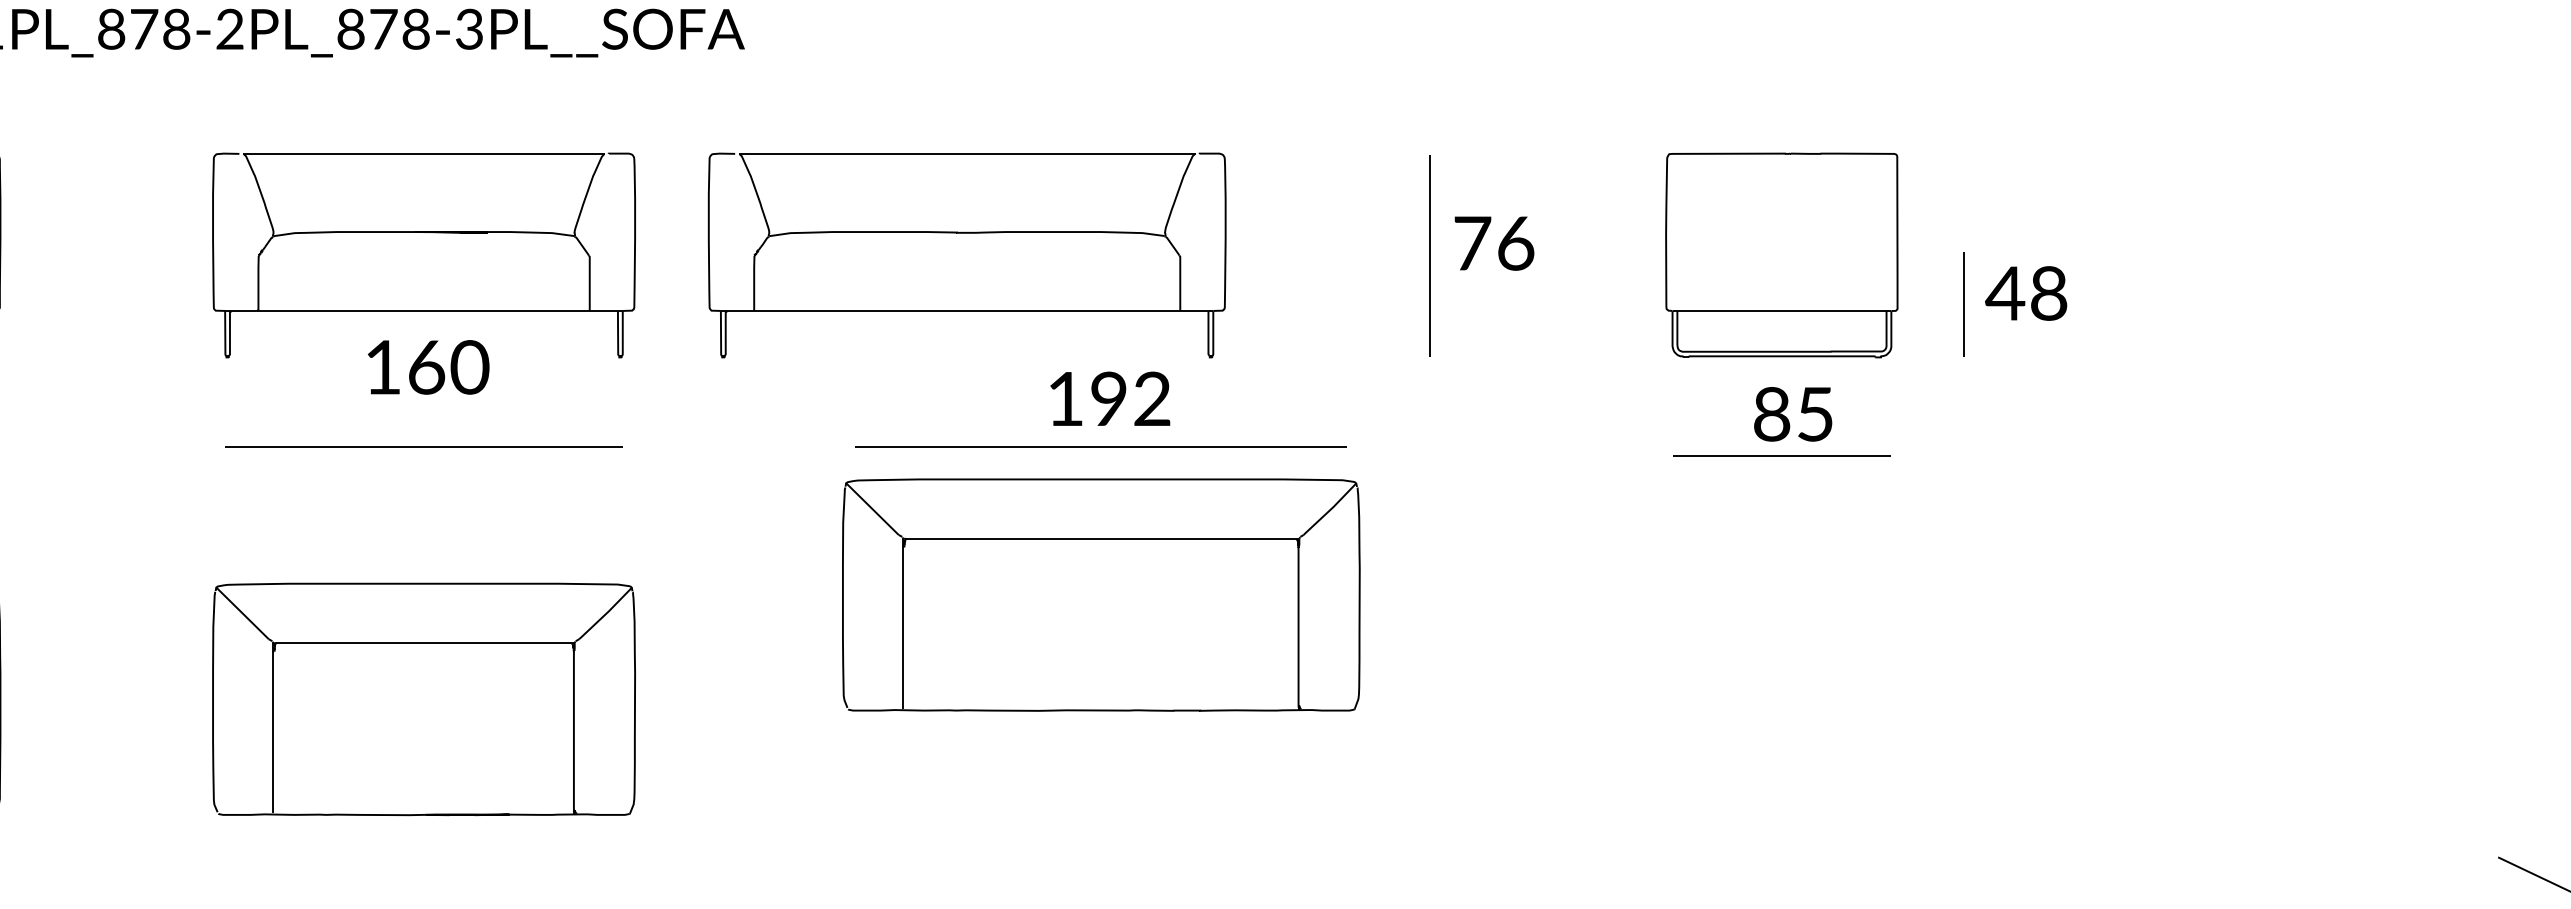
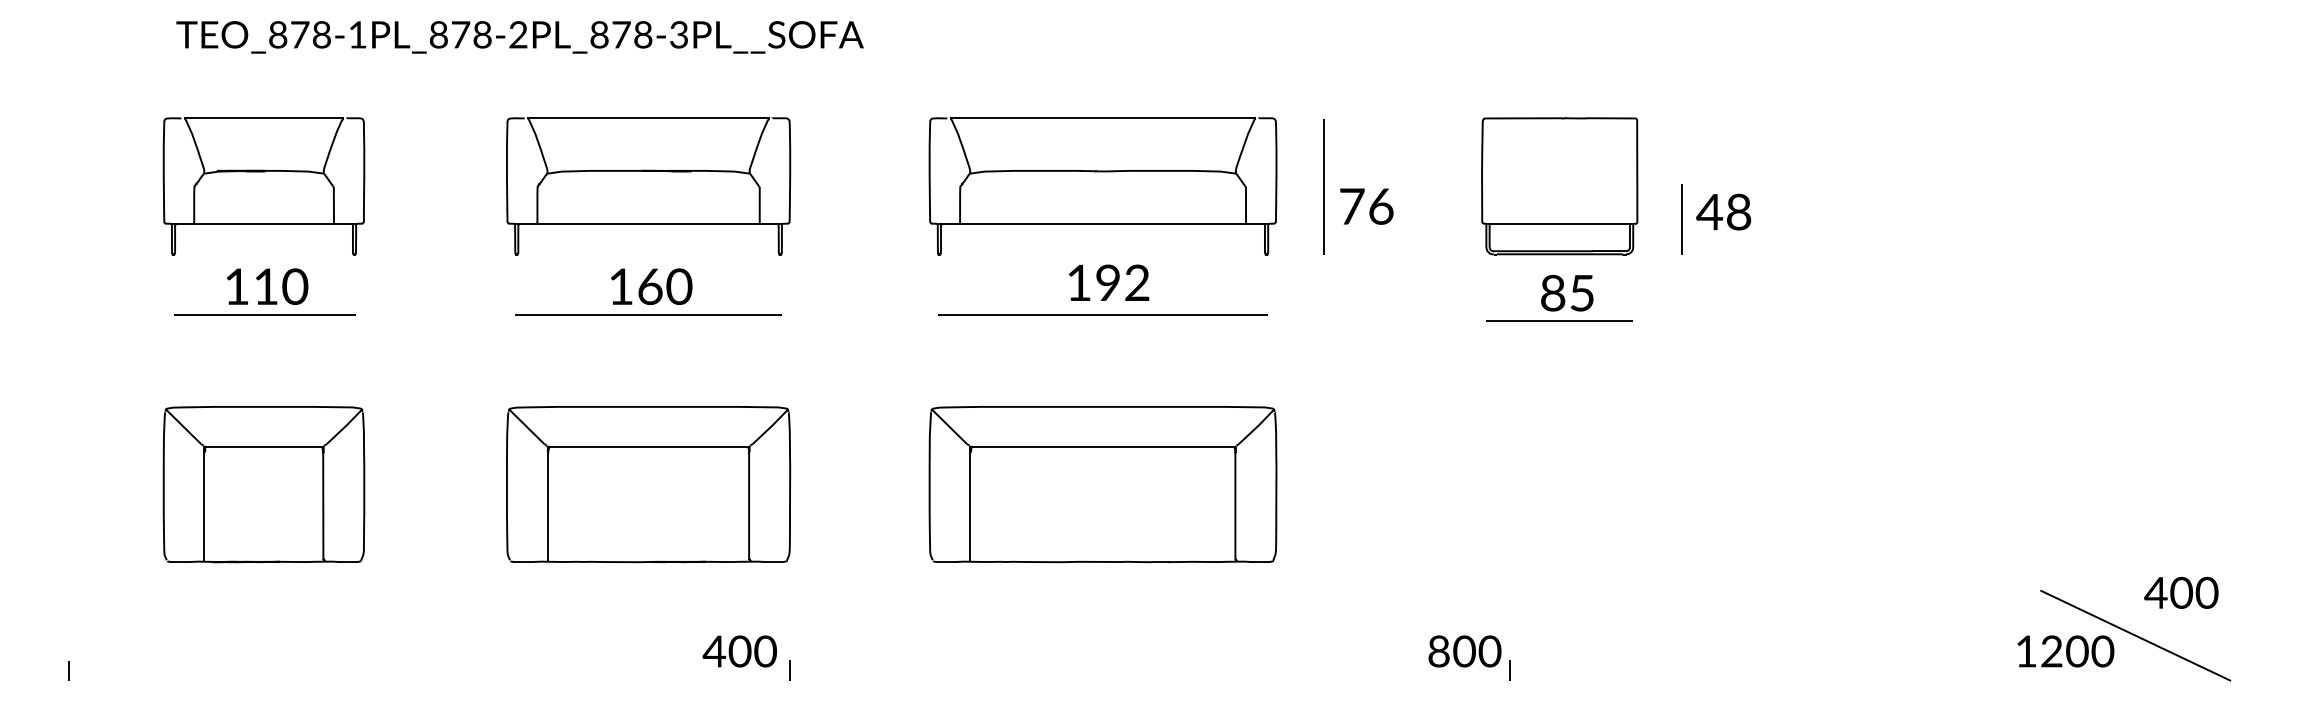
text: (1493, 243) -> (1366, 206), moved
part: (966, 255) -> (1102, 186), moved
text: (428, 367) -> (651, 286), moved
part: (1100, 595) -> (1102, 484), moved

